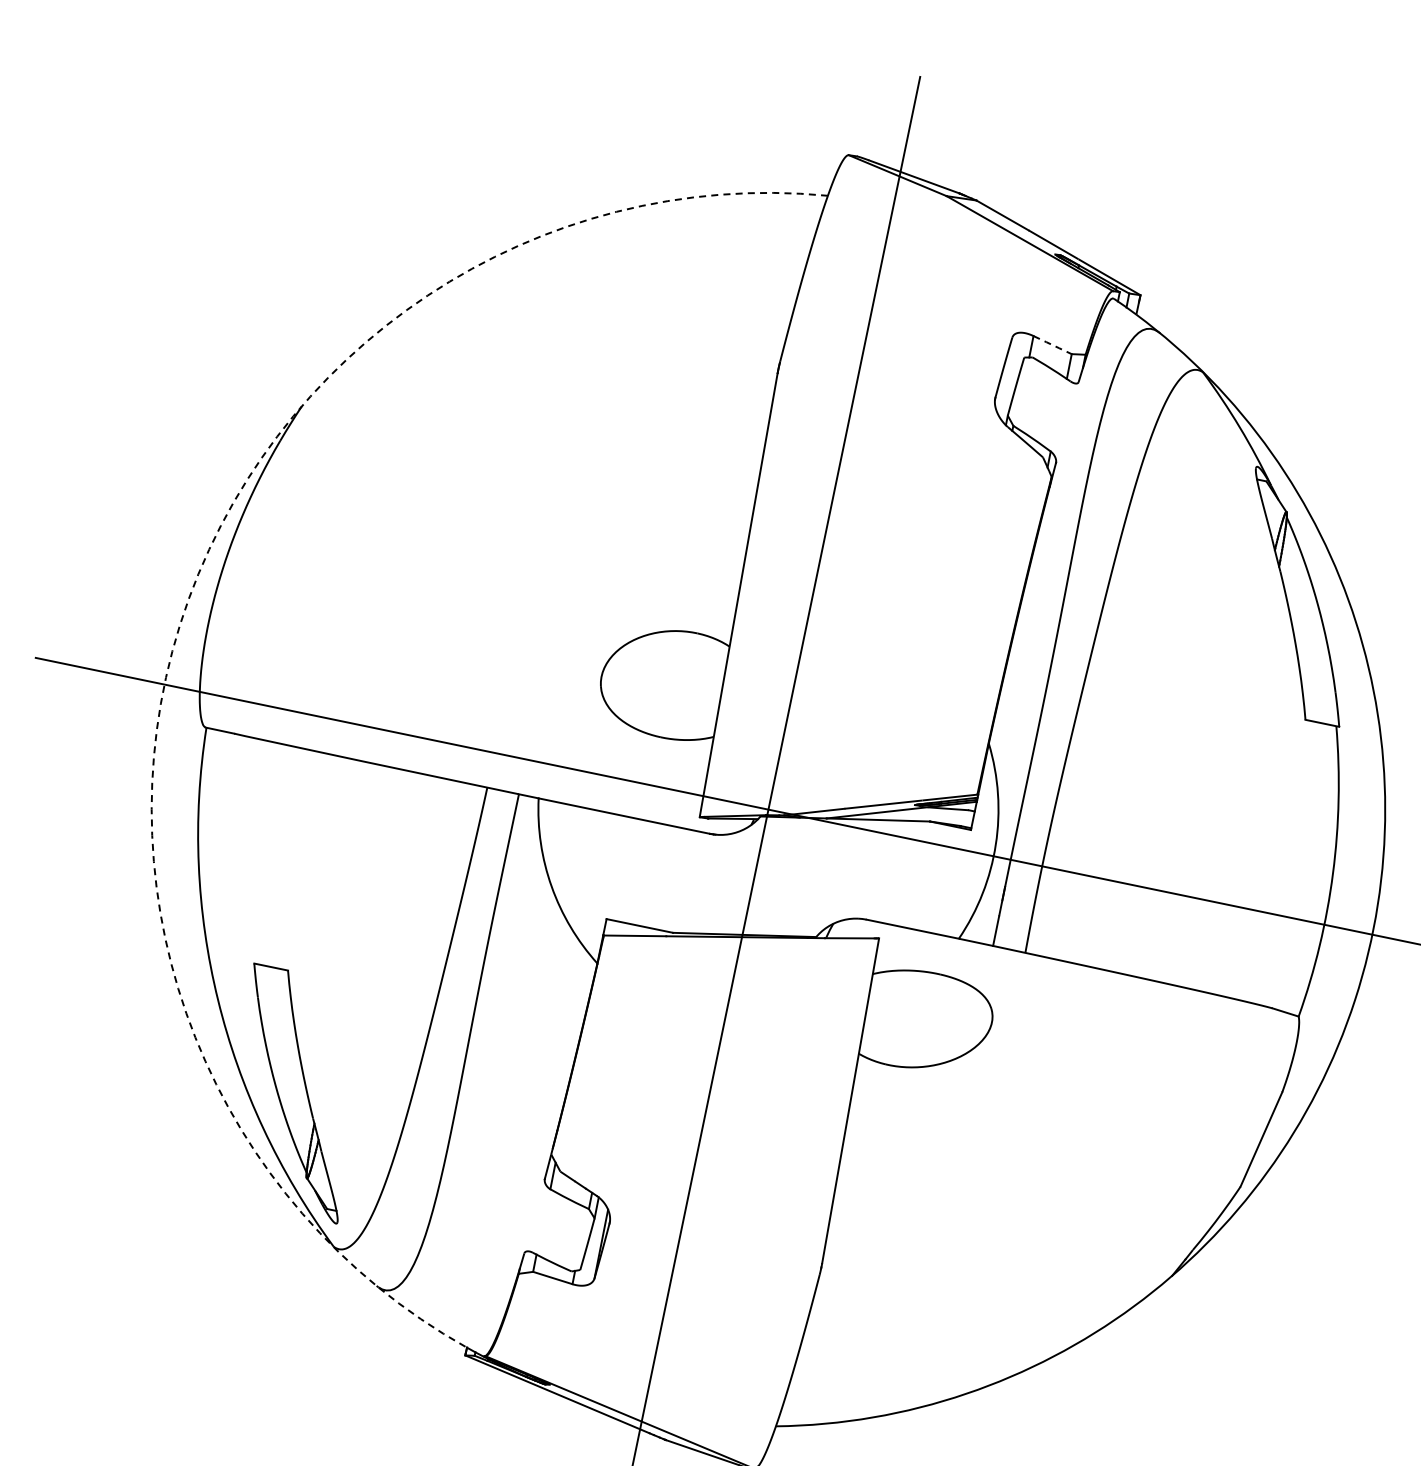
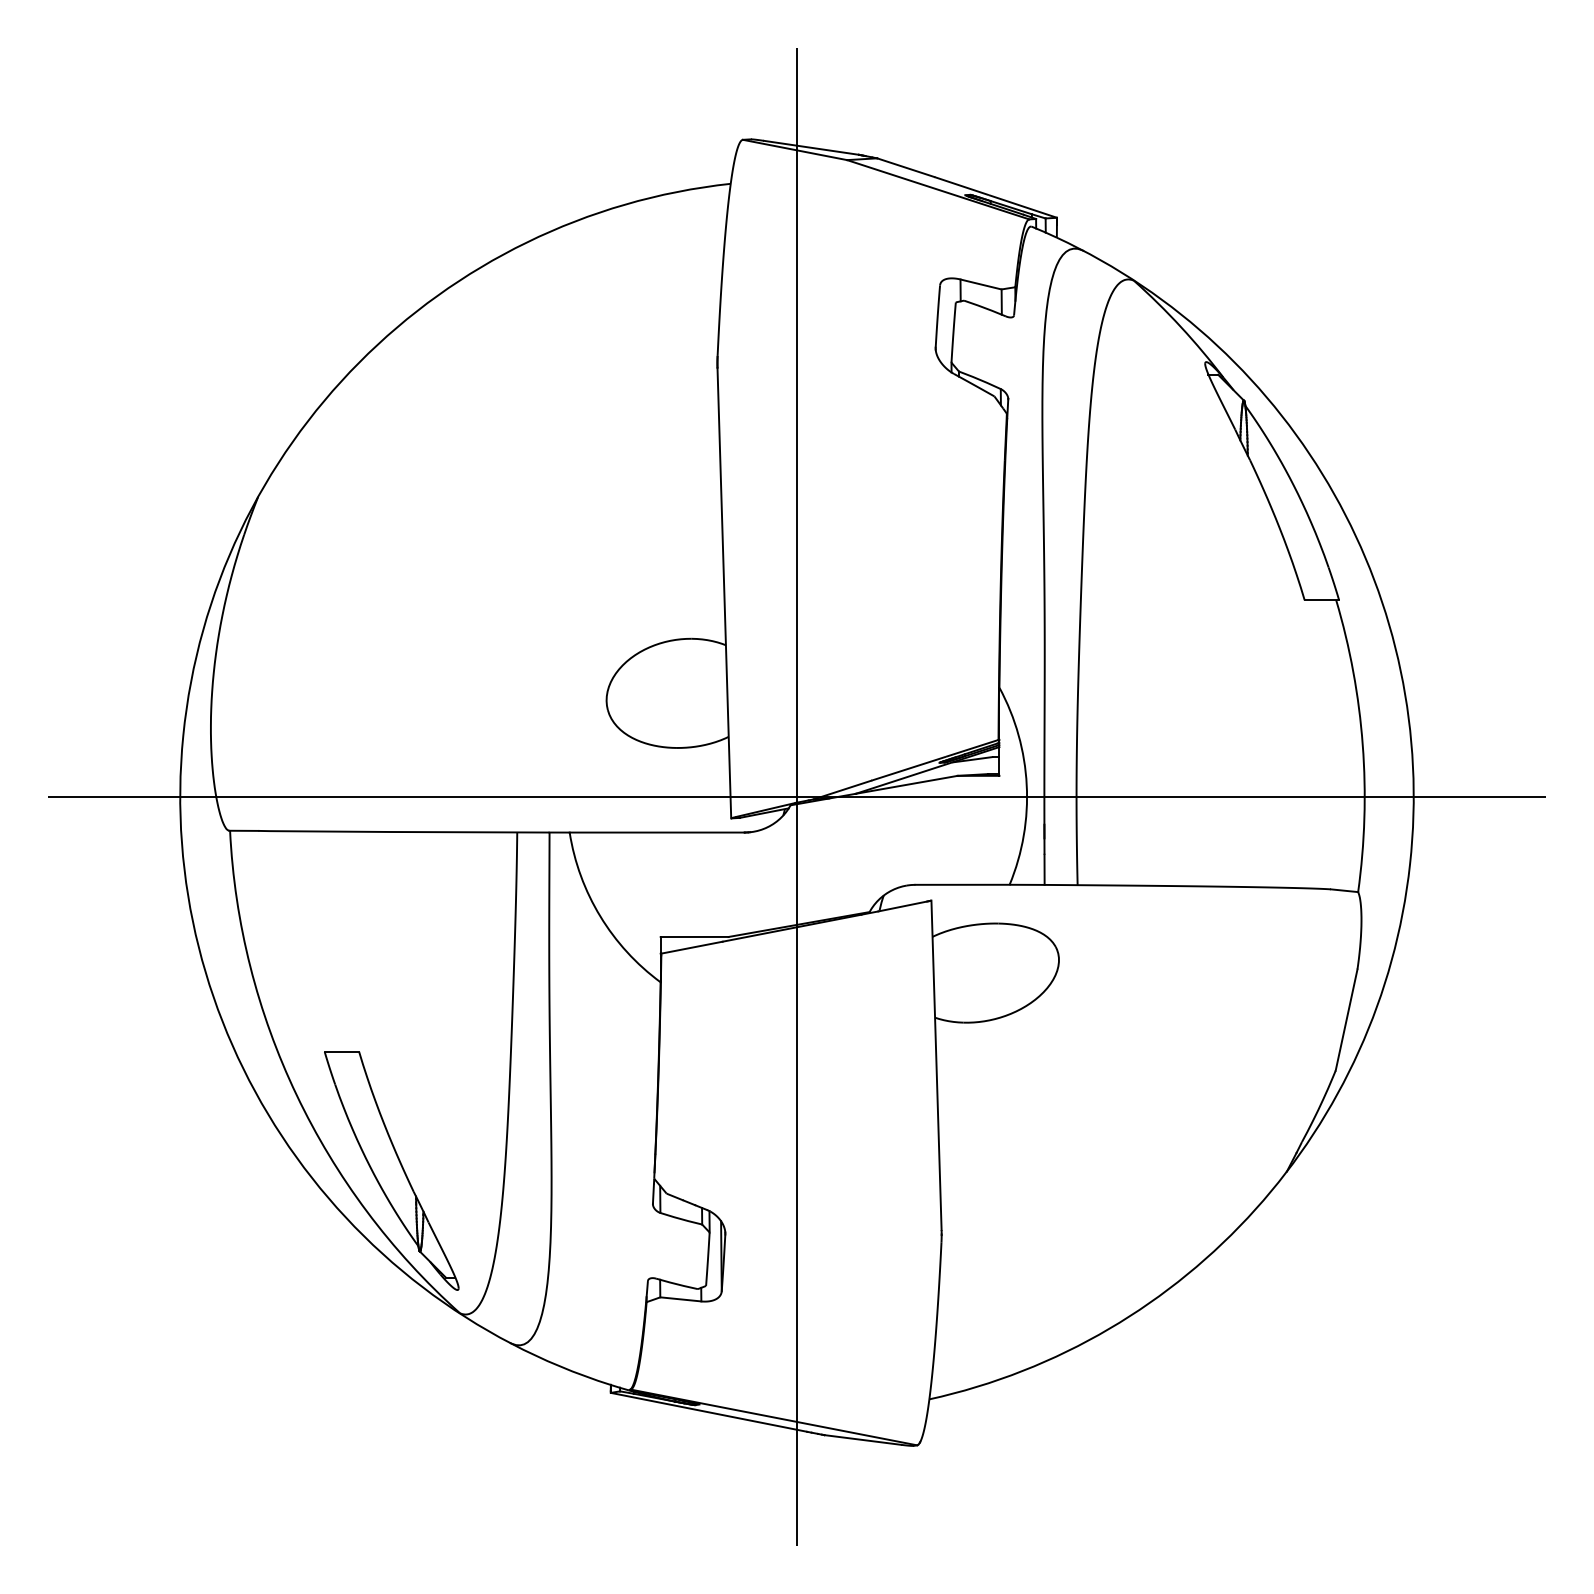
line: (1052, 345) -> (980, 284), dashed -> solid
arc: (180, 625) -> (183, 735), dashed -> solid

